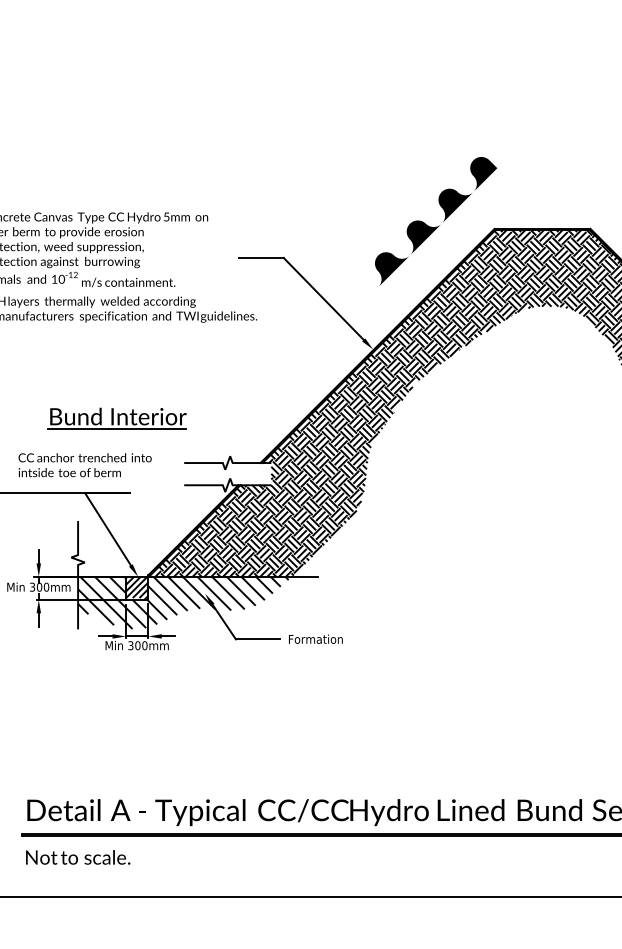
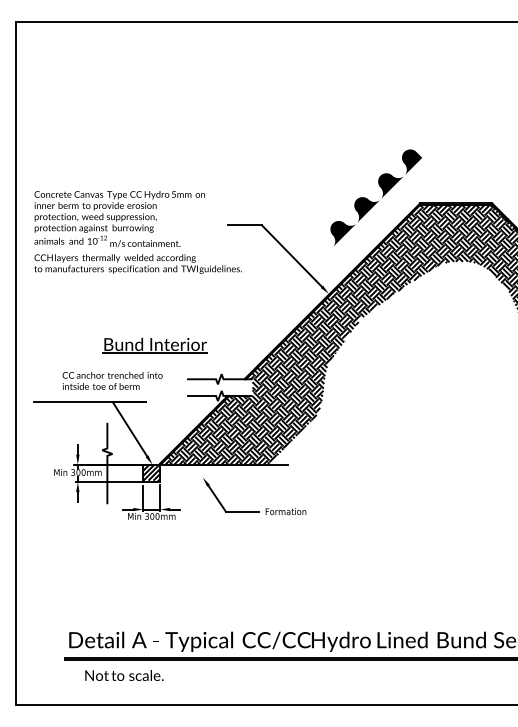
part: (116, 418) -> (154, 345), moved
hatch: (183, 601) -> (186, 483), removed
text: (78, 857) -> (124, 675), moved

